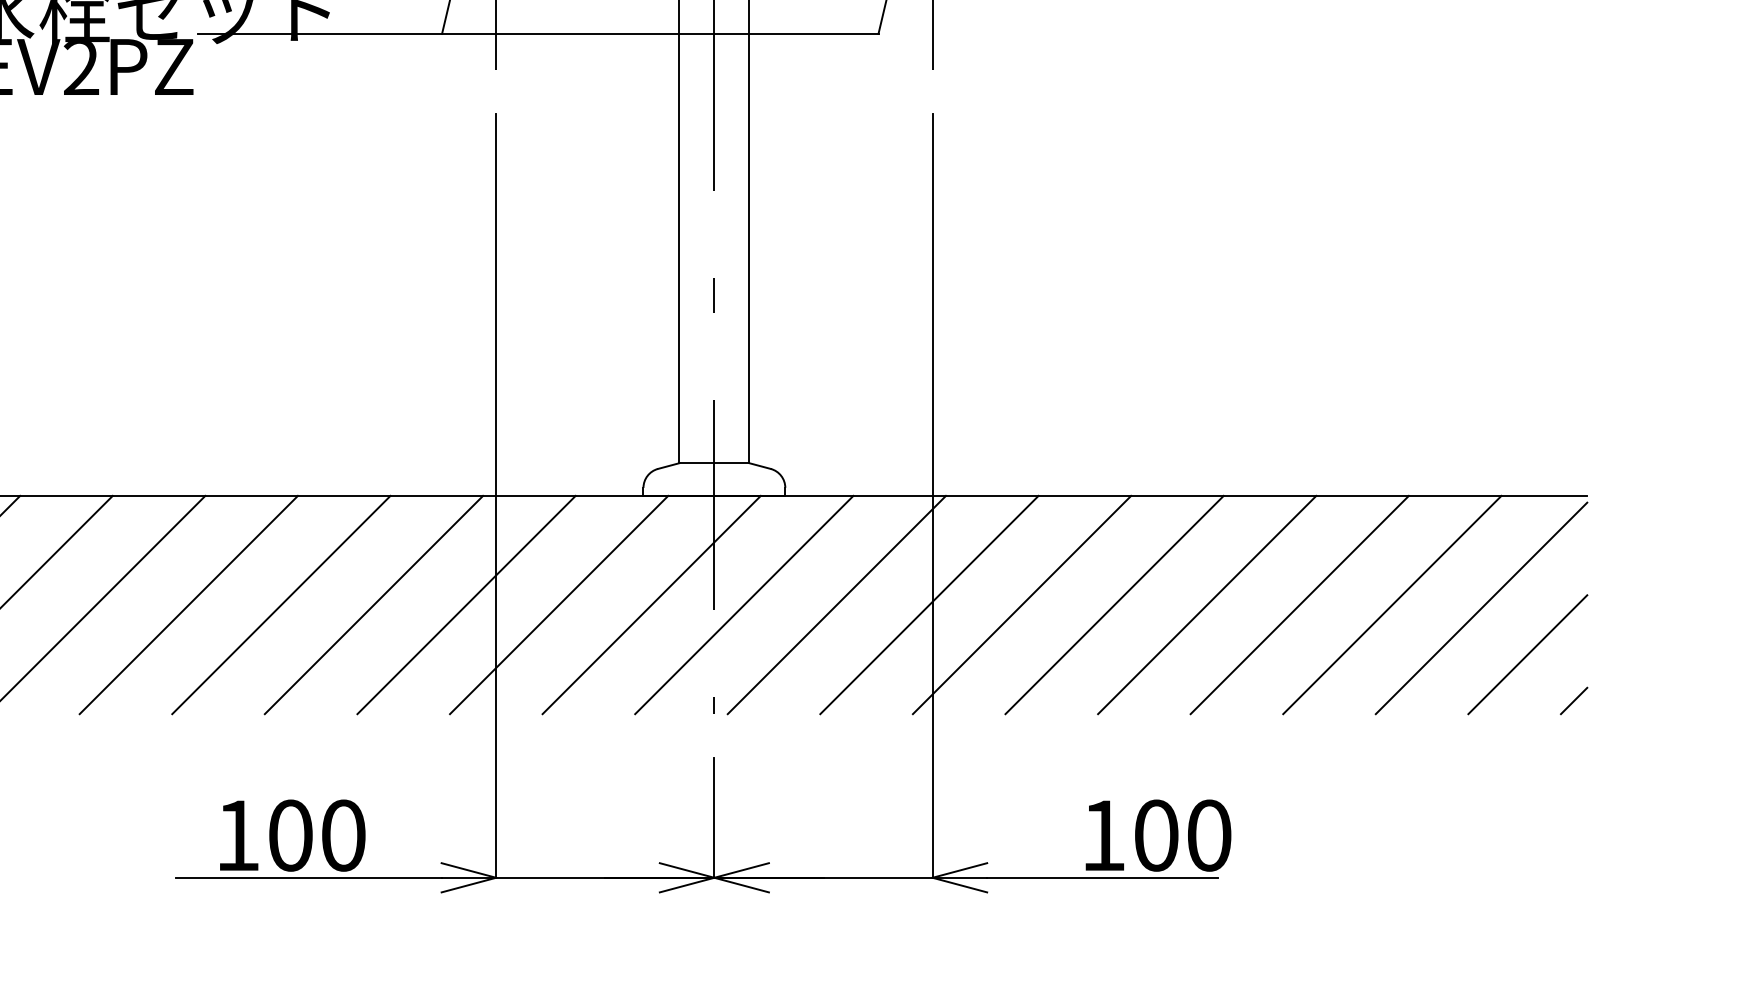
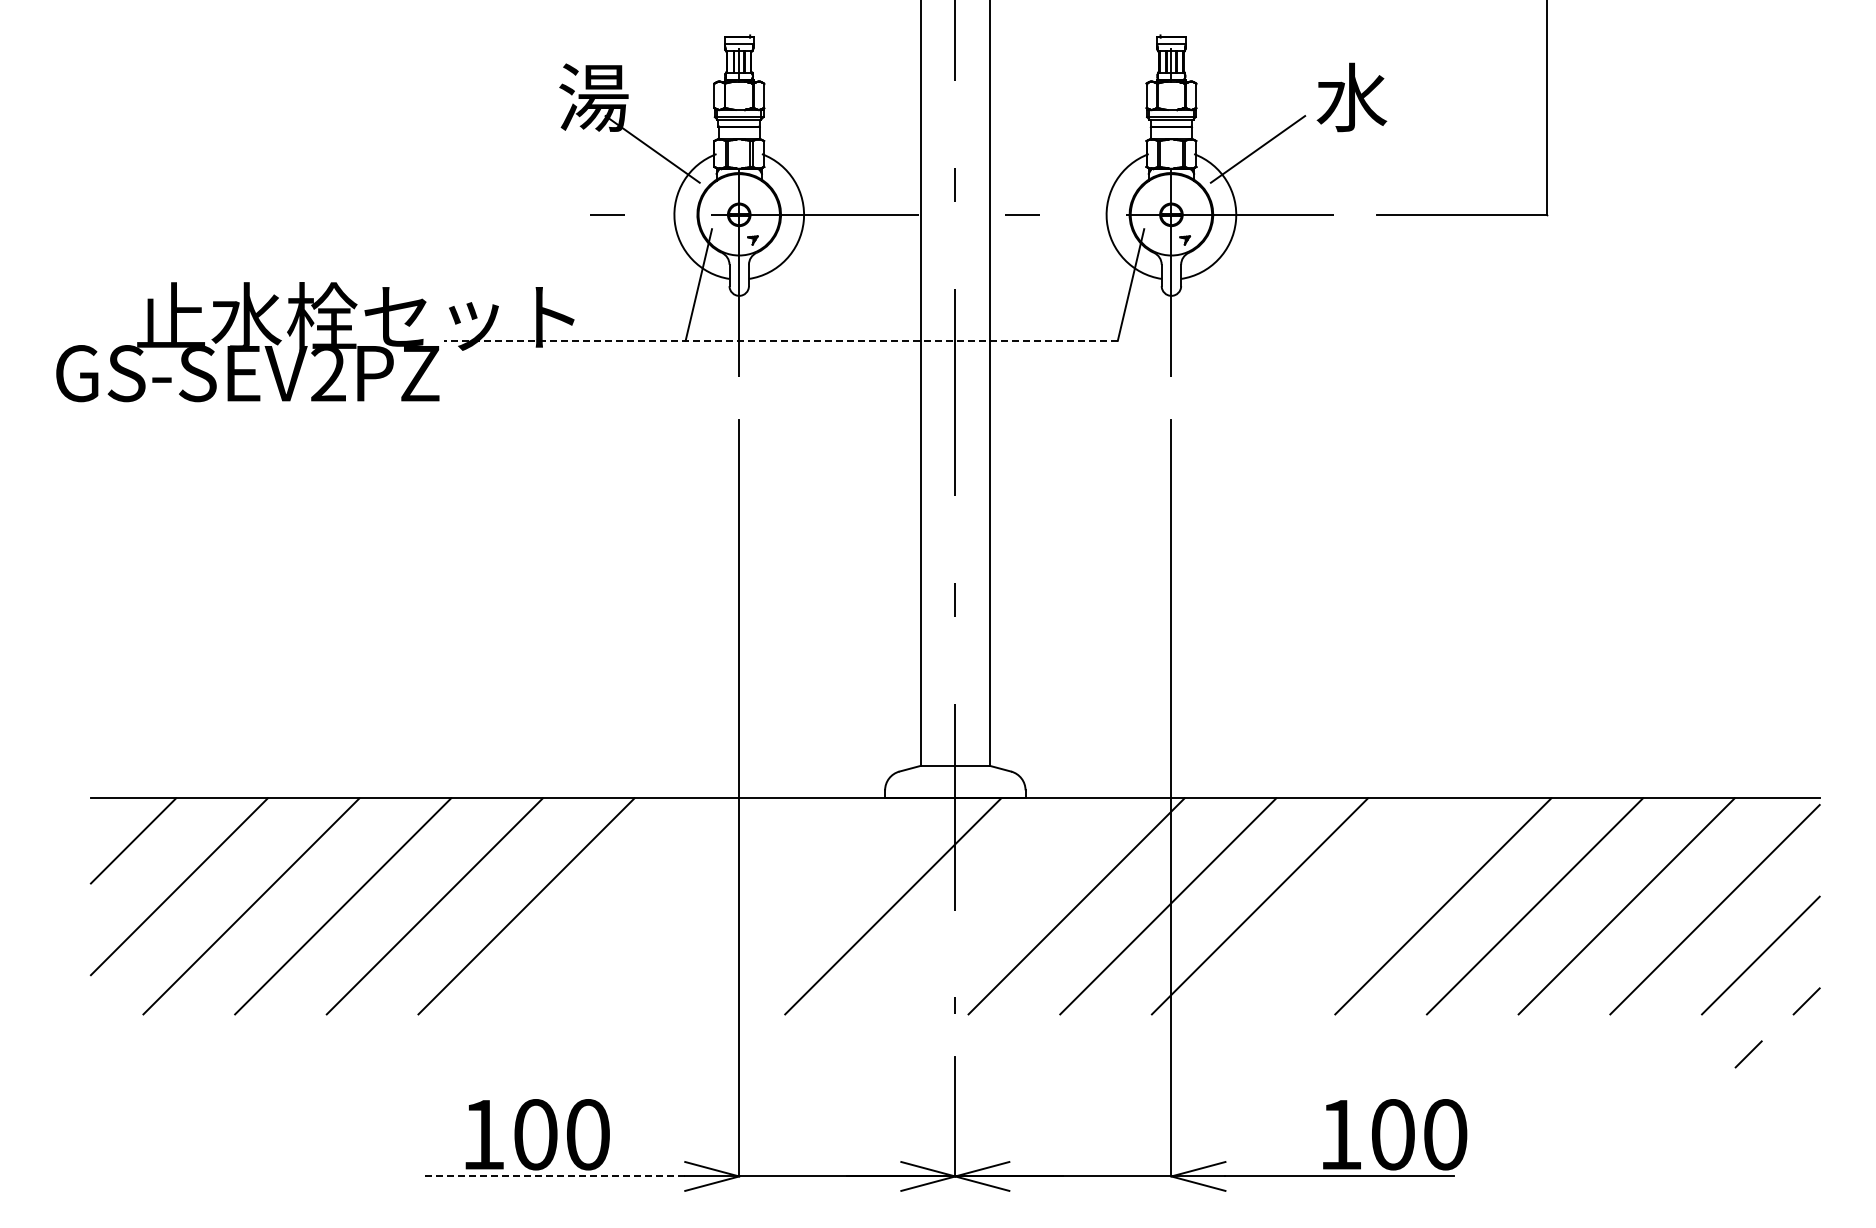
line: (537, 33) -> (780, 340), solid -> dashed
line: (374, 605) -> (618, 906), removed
line: (466, 605) -> (709, 906), removed
line: (559, 605) -> (801, 906), removed
line: (743, 605) -> (984, 906), removed
line: (1114, 605) -> (1351, 906), removed
line: (1515, 754) -> (1748, 1054), added
line: (308, 877) -> (553, 1176), solid -> dashed

